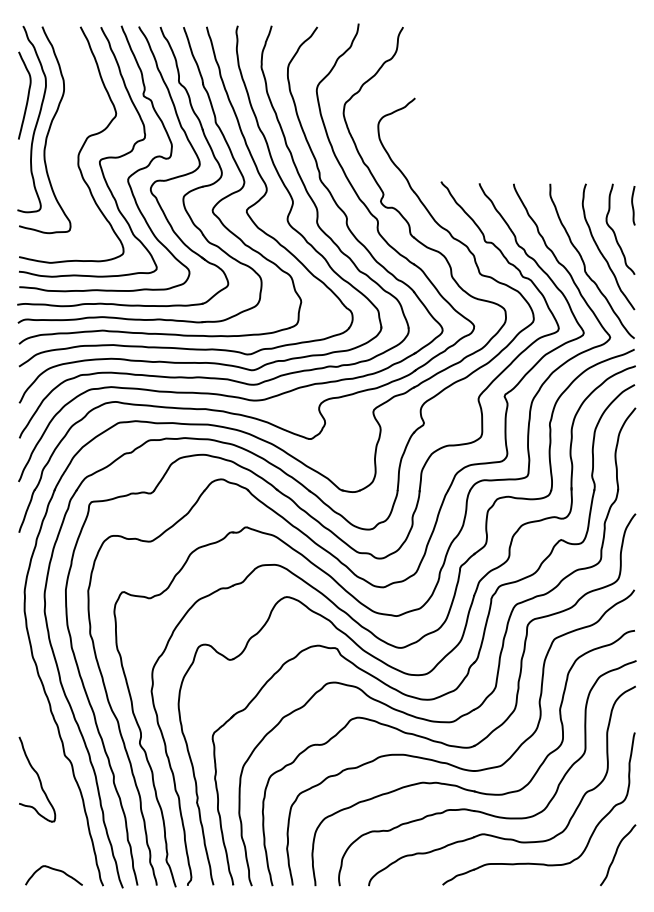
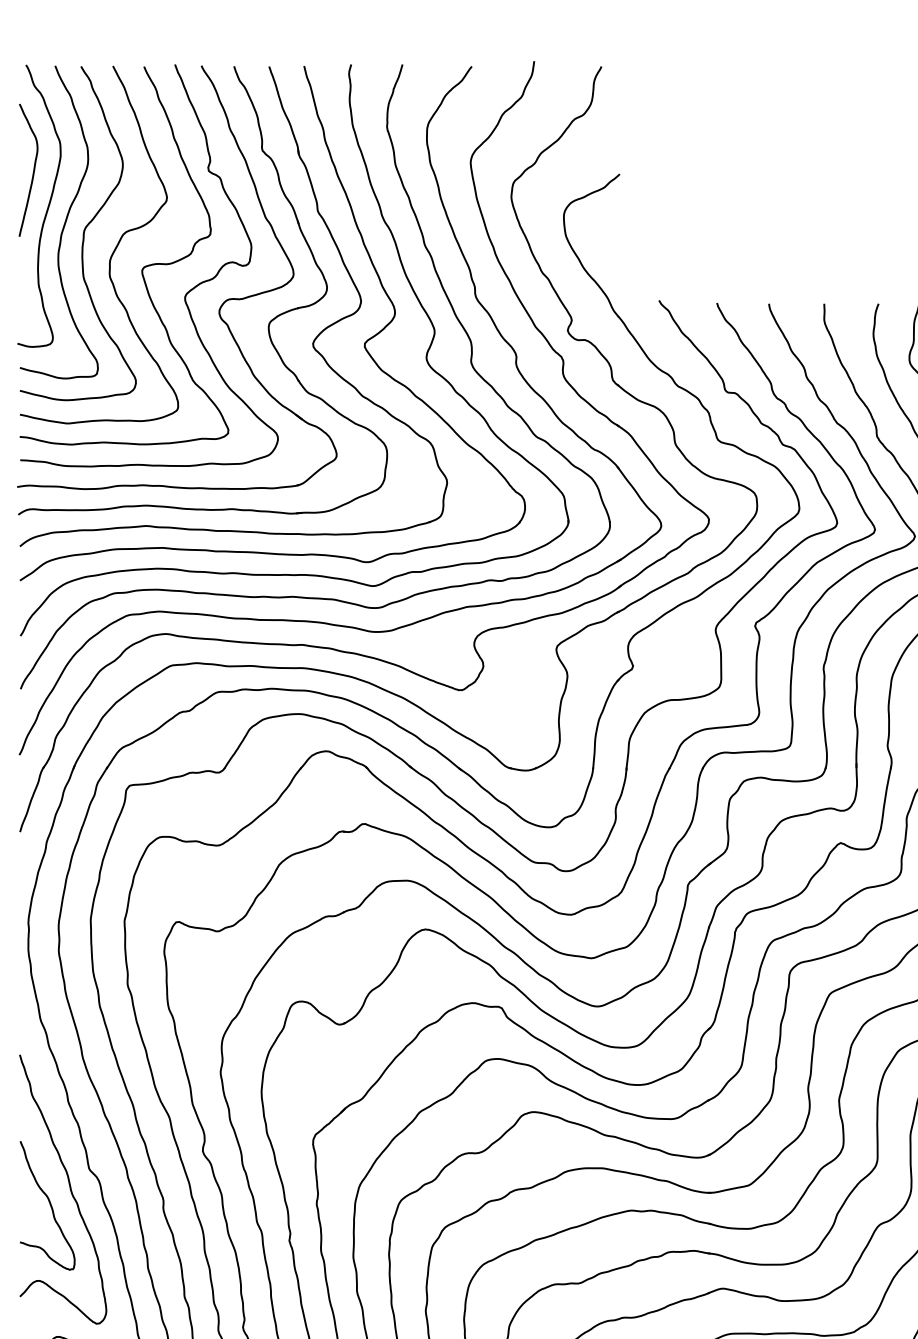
curve: (60, 137) -> (82, 233), added
curve: (51, 768) -> (69, 1189), added

